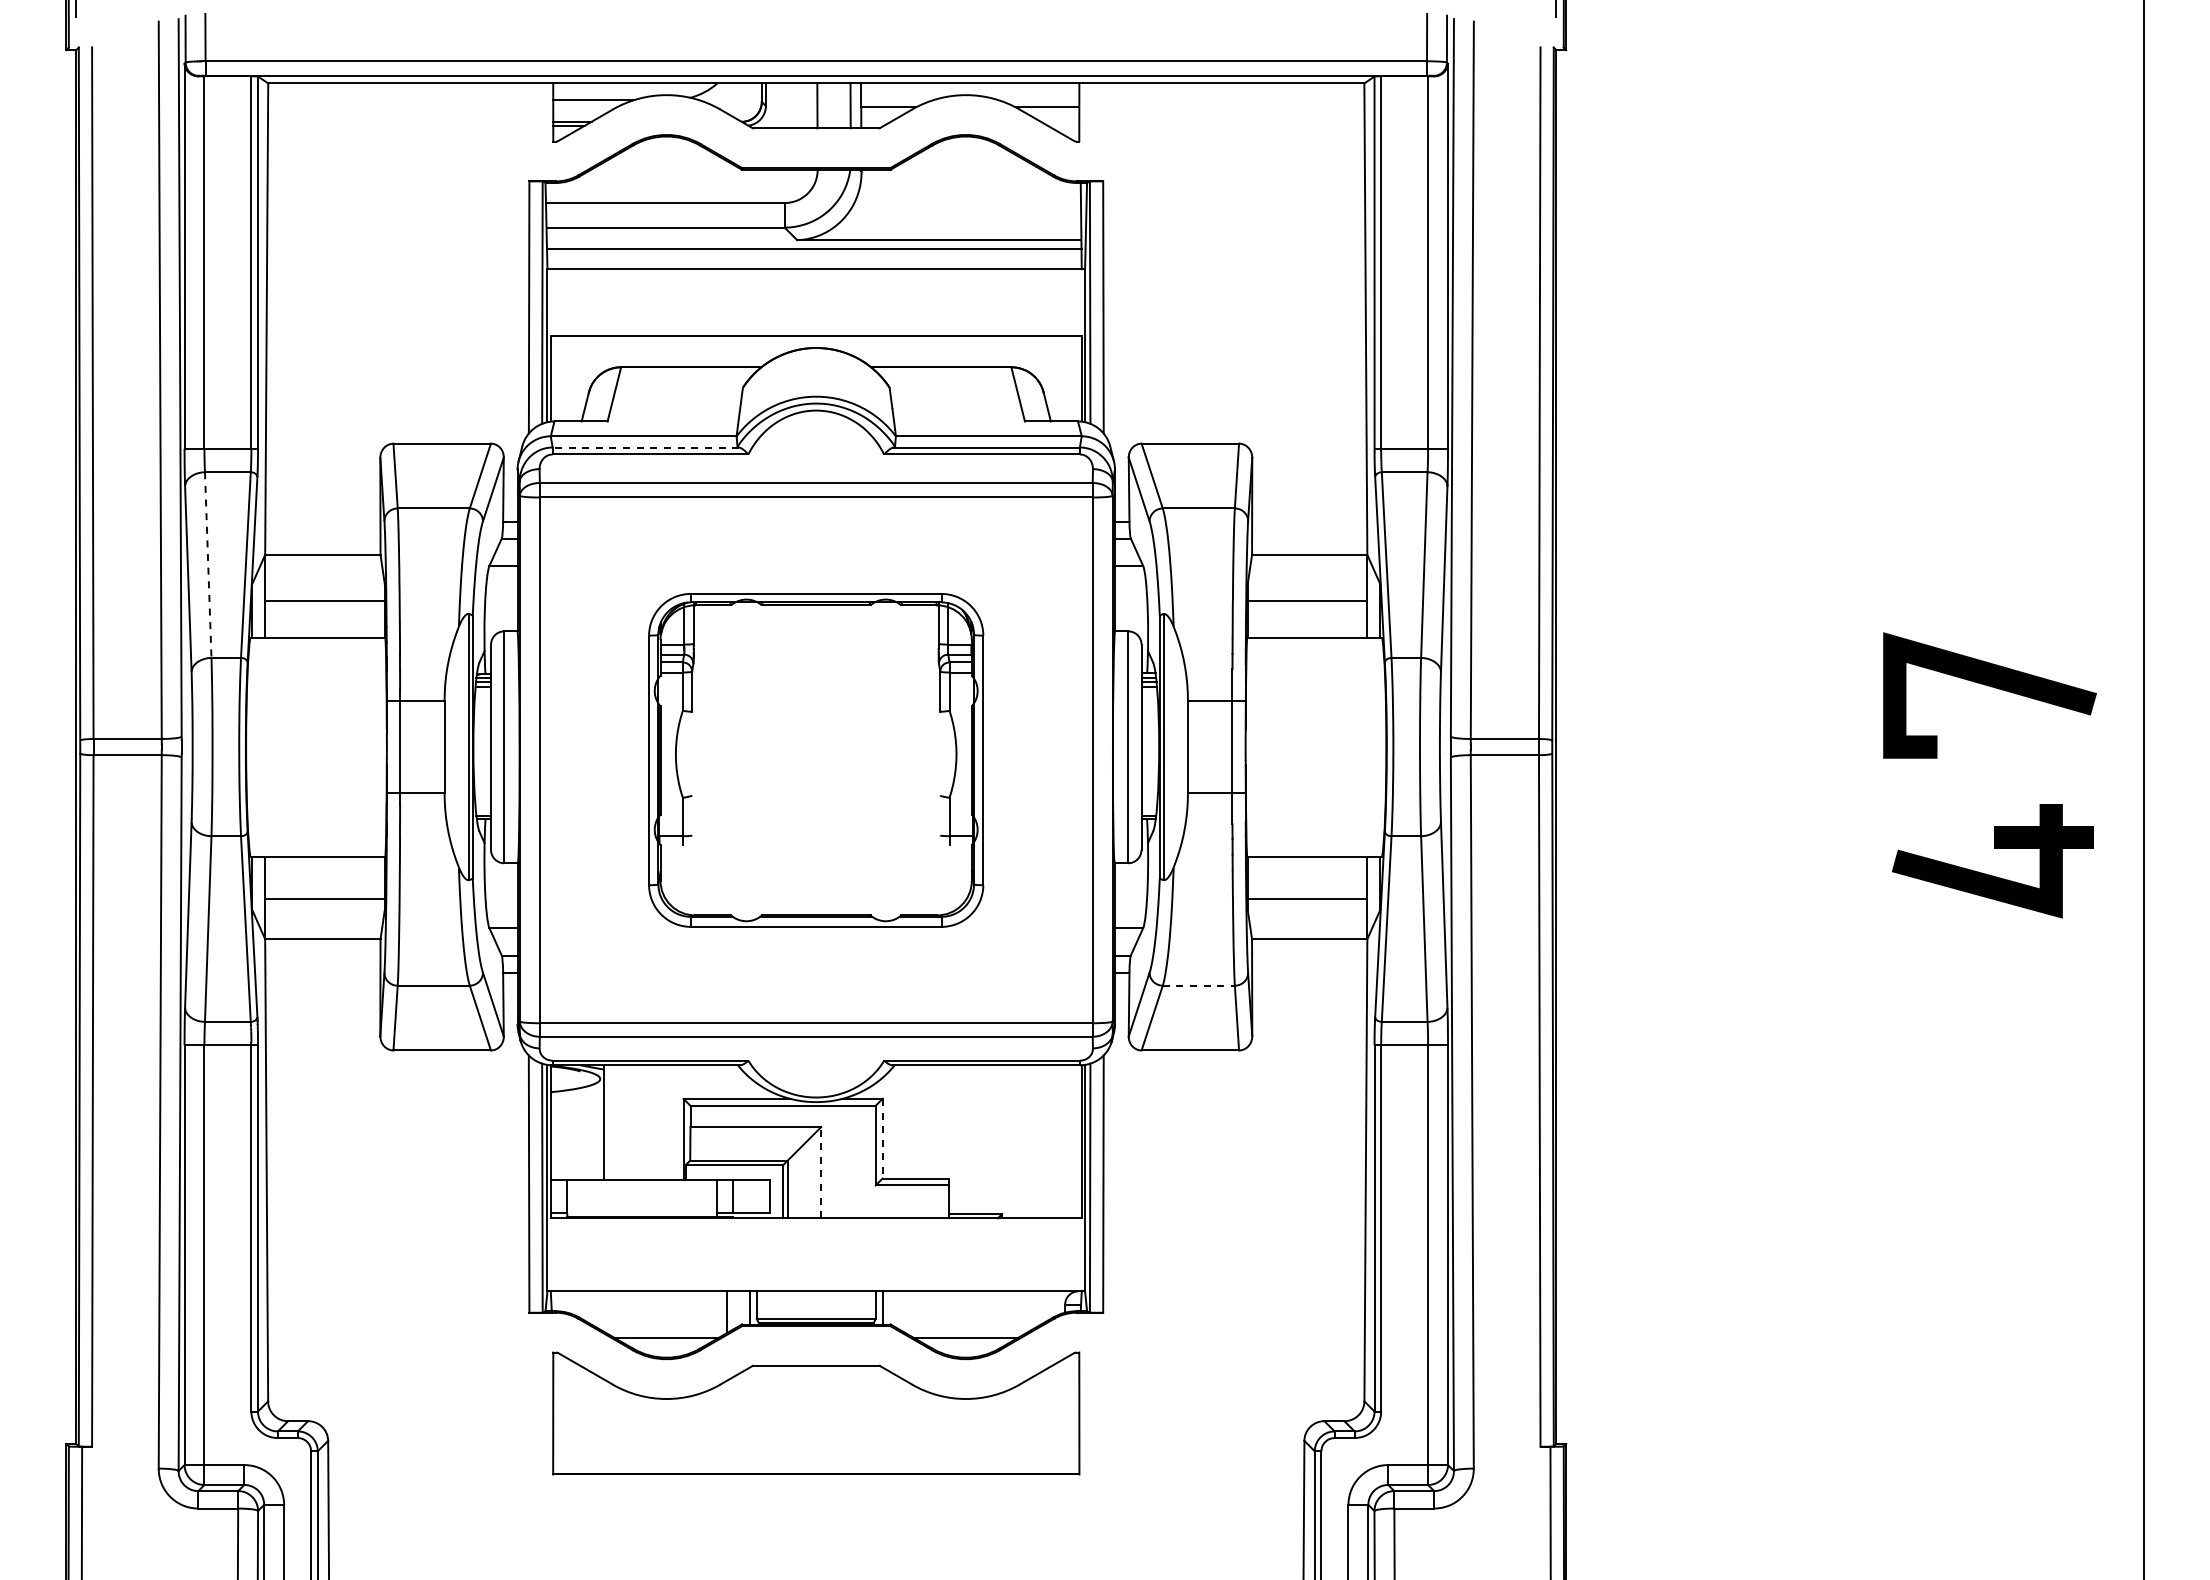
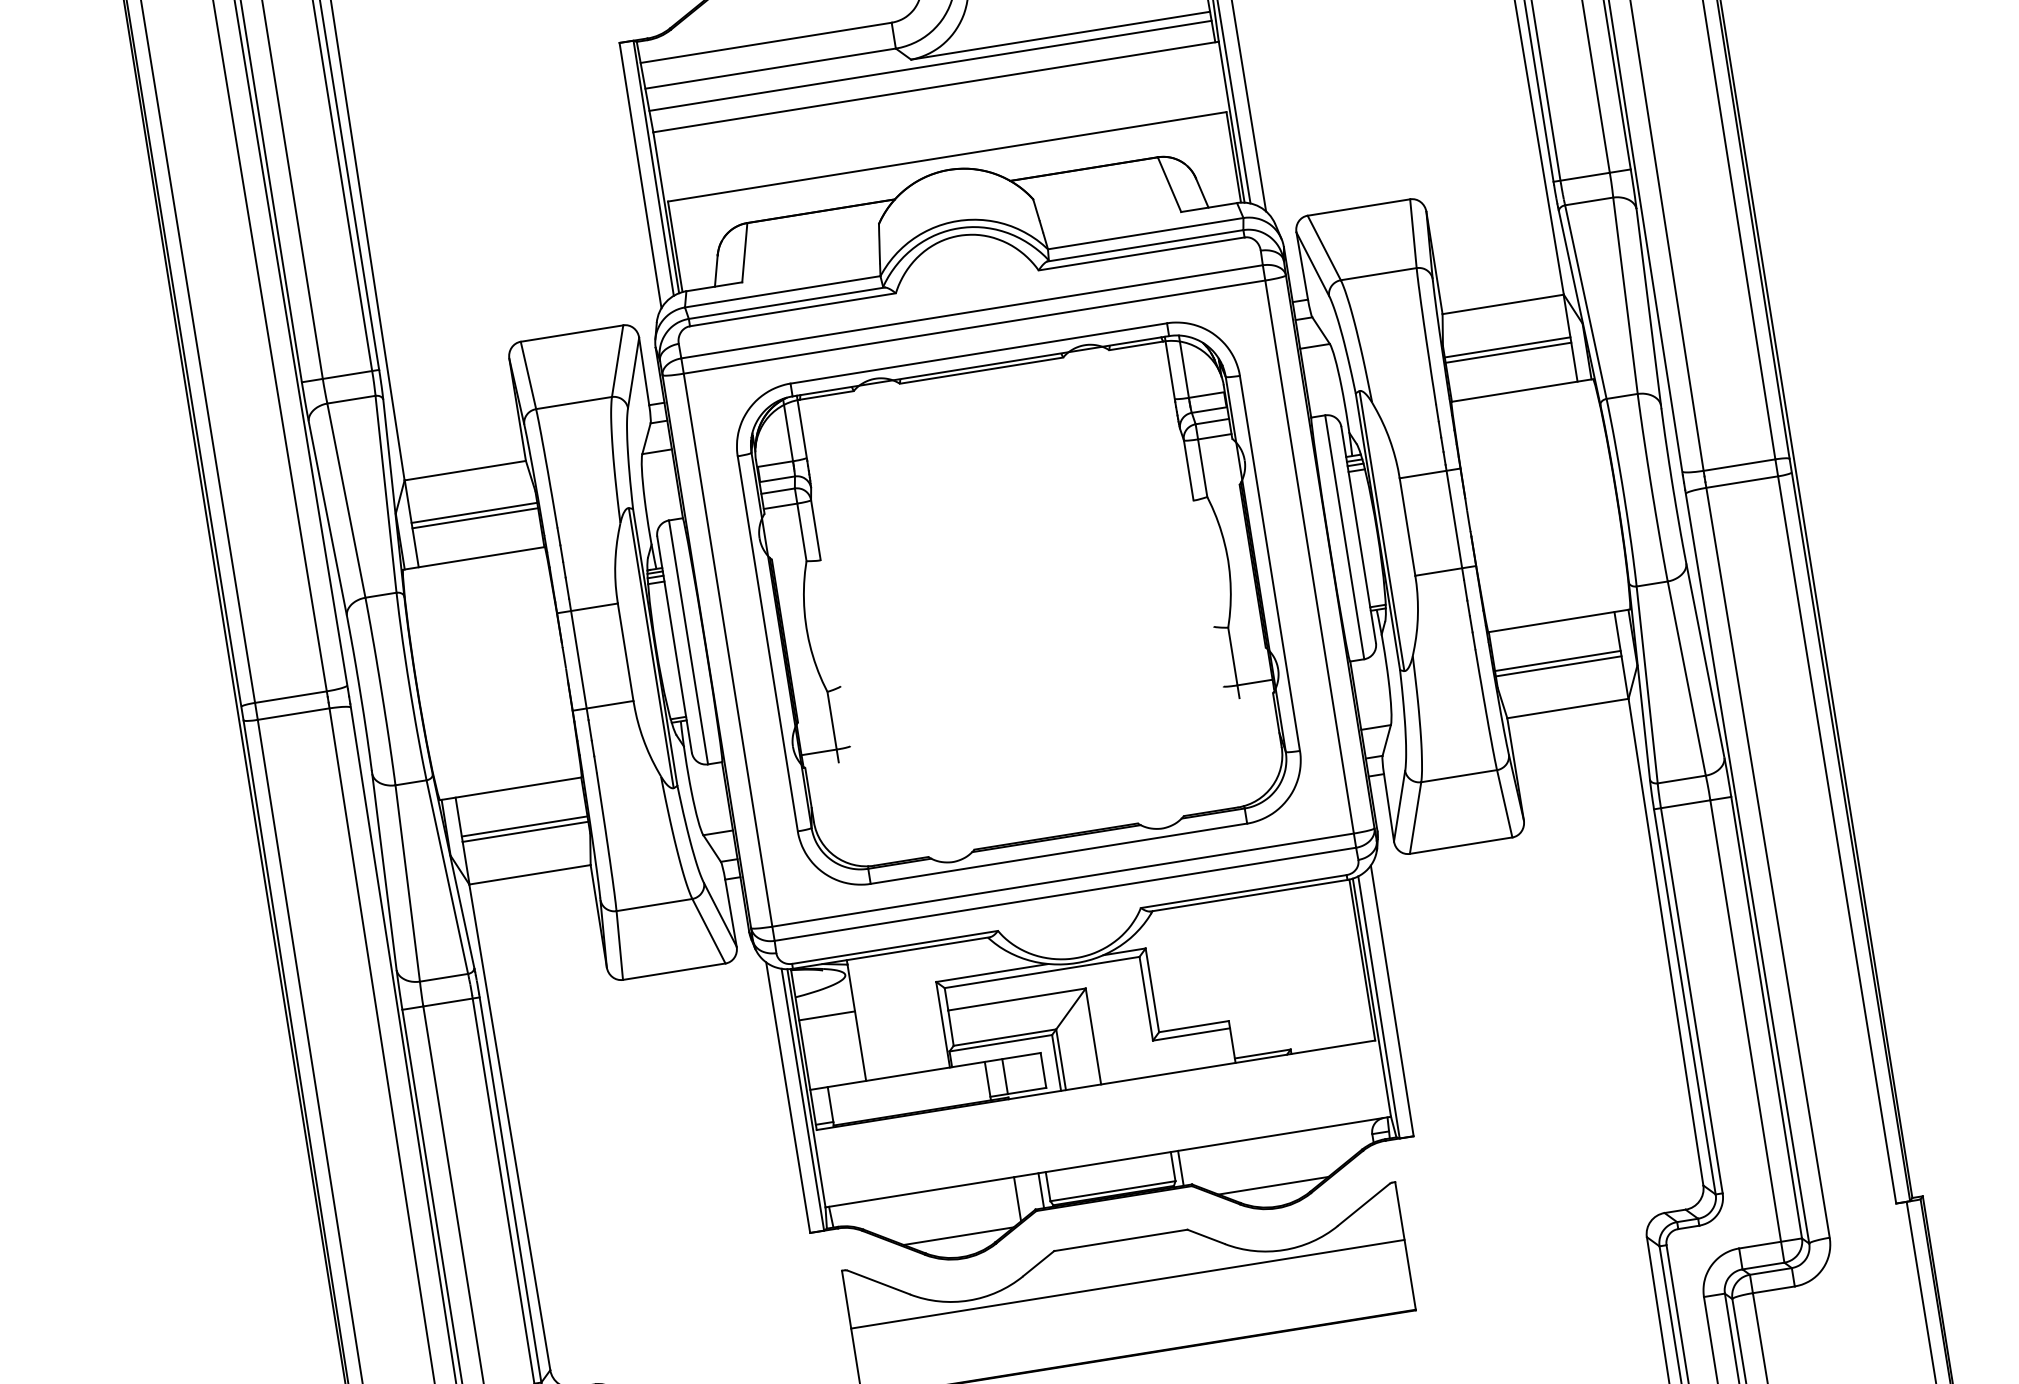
line: (645, 447) -> (786, 303), dashed -> solid
line: (208, 565) -> (346, 501), dashed -> solid
line: (324, 595) -> (473, 513), added
line: (1307, 595) -> (1507, 347), added
part: (815, 760) -> (1018, 603), size x1.43
line: (324, 893) -> (524, 826), added
line: (1307, 893) -> (1557, 660), added
line: (1199, 985) -> (1459, 775), dashed -> solid
line: (576, 1114) -> (826, 1016), added
line: (882, 1138) -> (1152, 990), dashed -> solid
line: (821, 1172) -> (1093, 1036), dashed -> solid
line: (816, 1407) -> (1128, 1284), added

